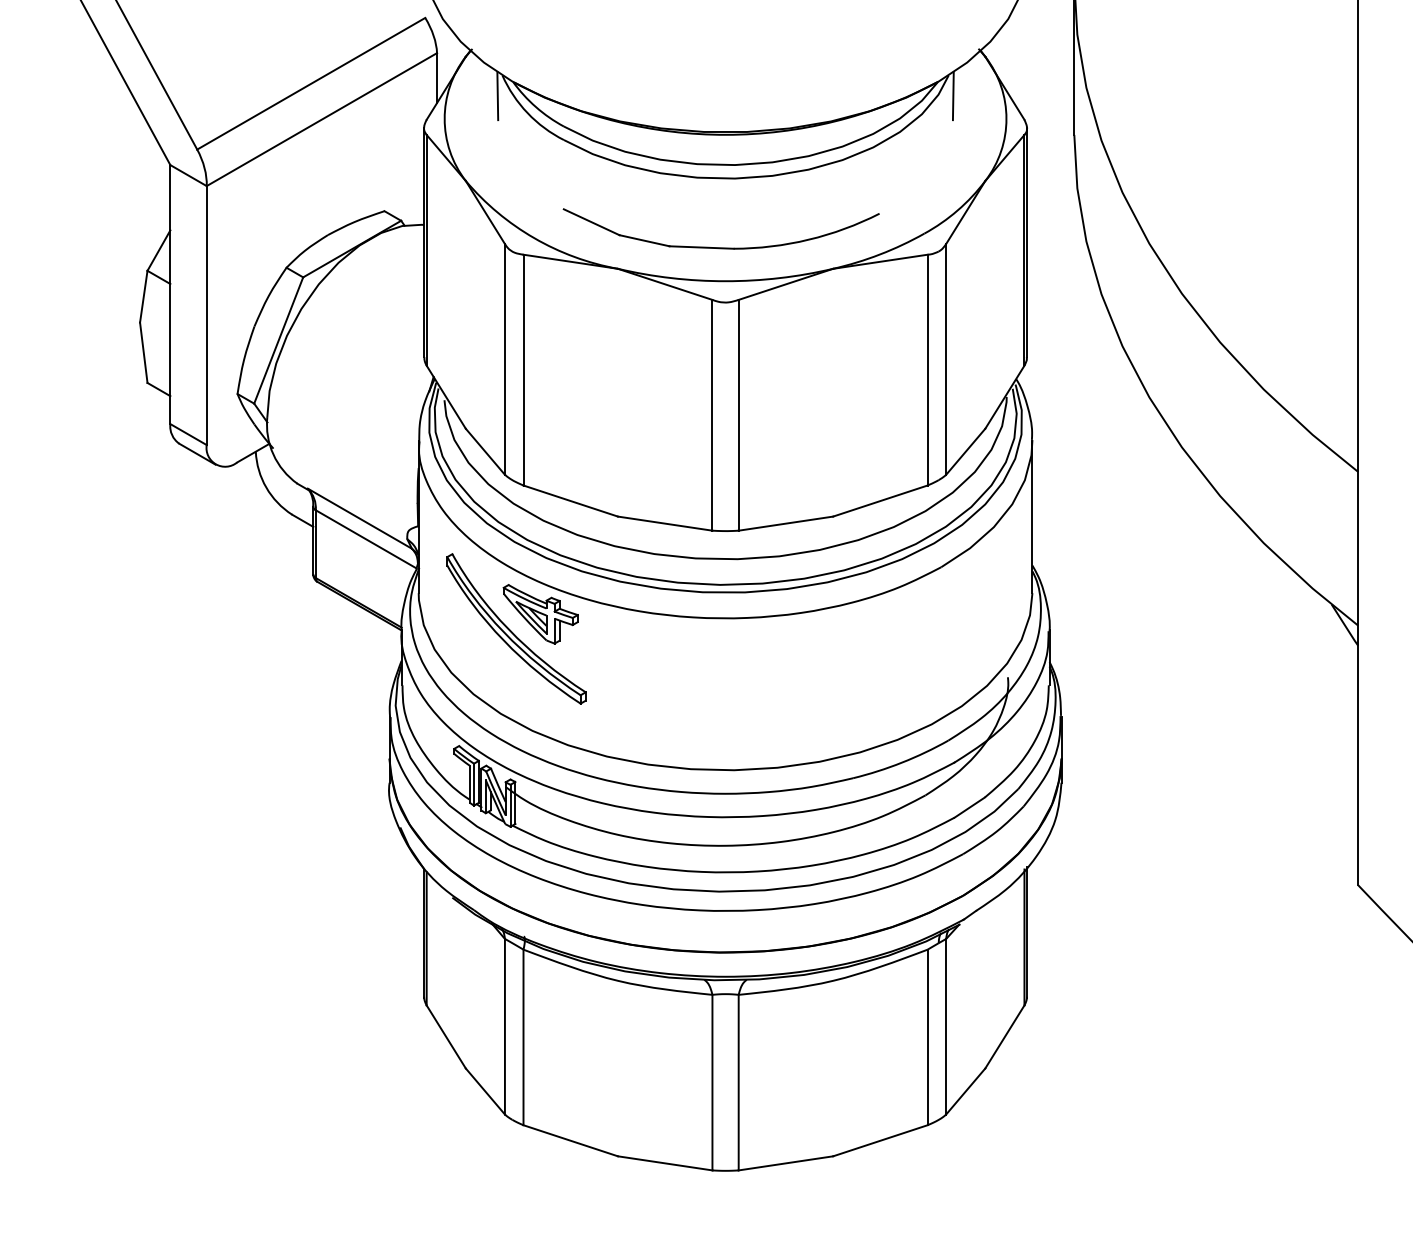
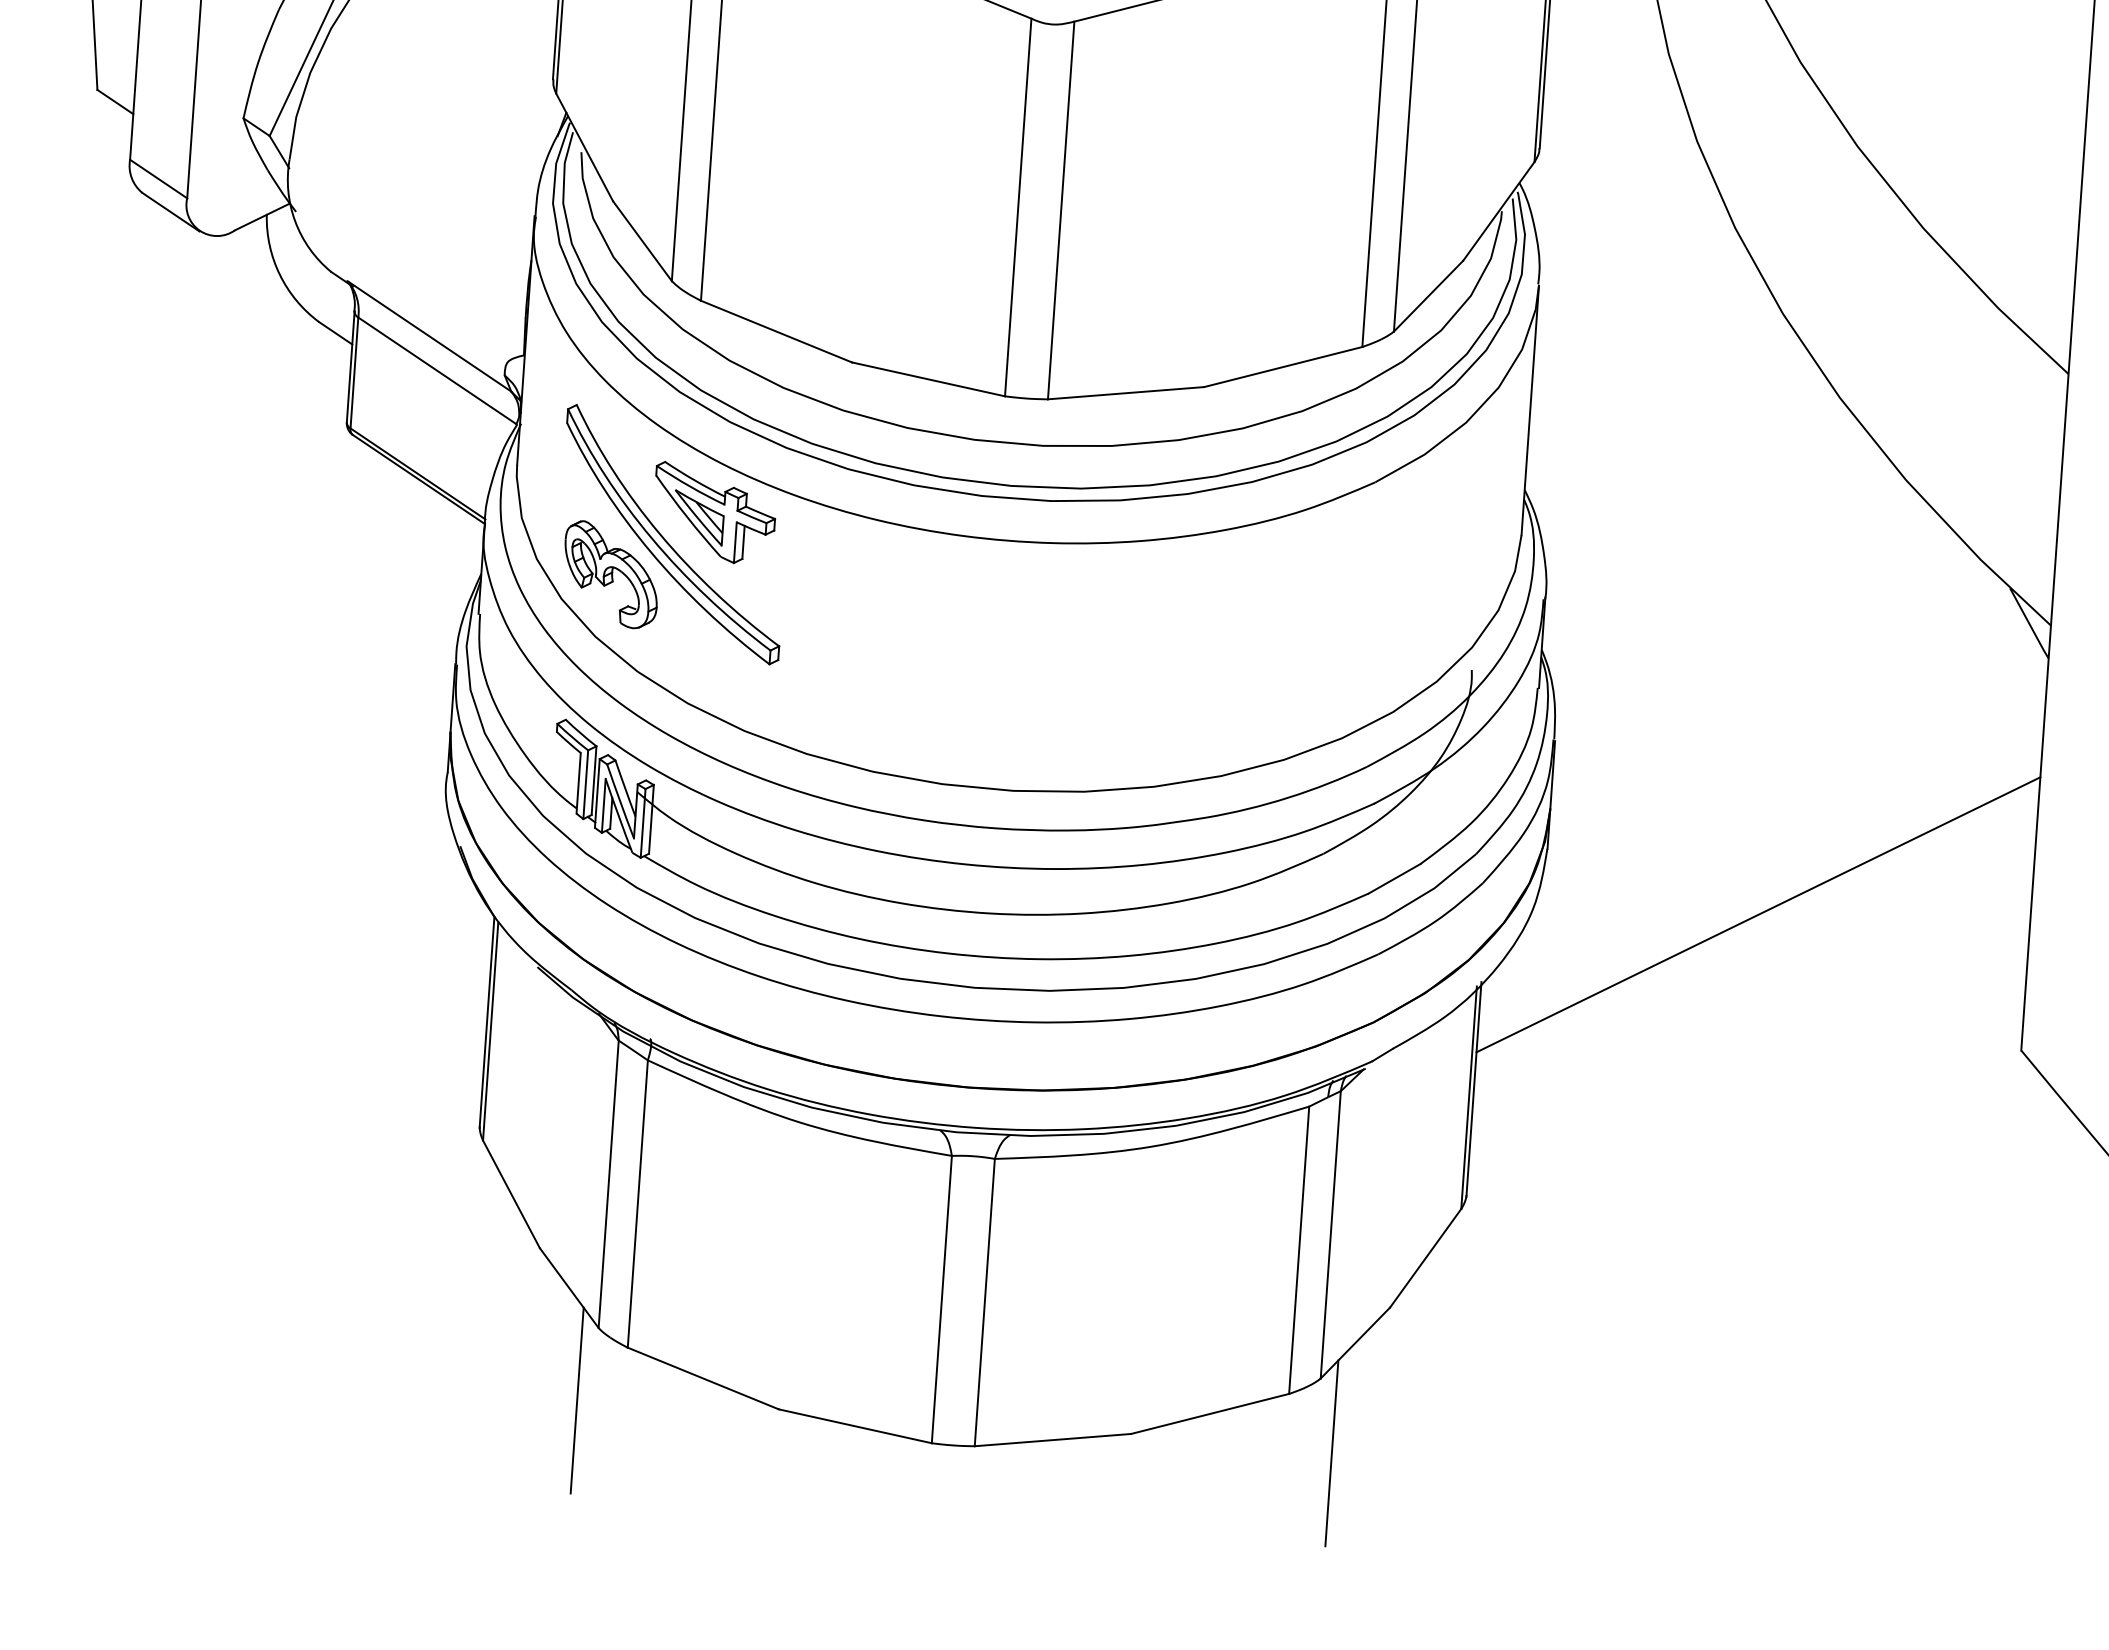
part: (480, 655) -> (611, 574), added
line: (1192, 813) -> (1758, 914), added
line: (494, 1159) -> (576, 1400), added
line: (956, 1159) -> (1332, 1453), added

